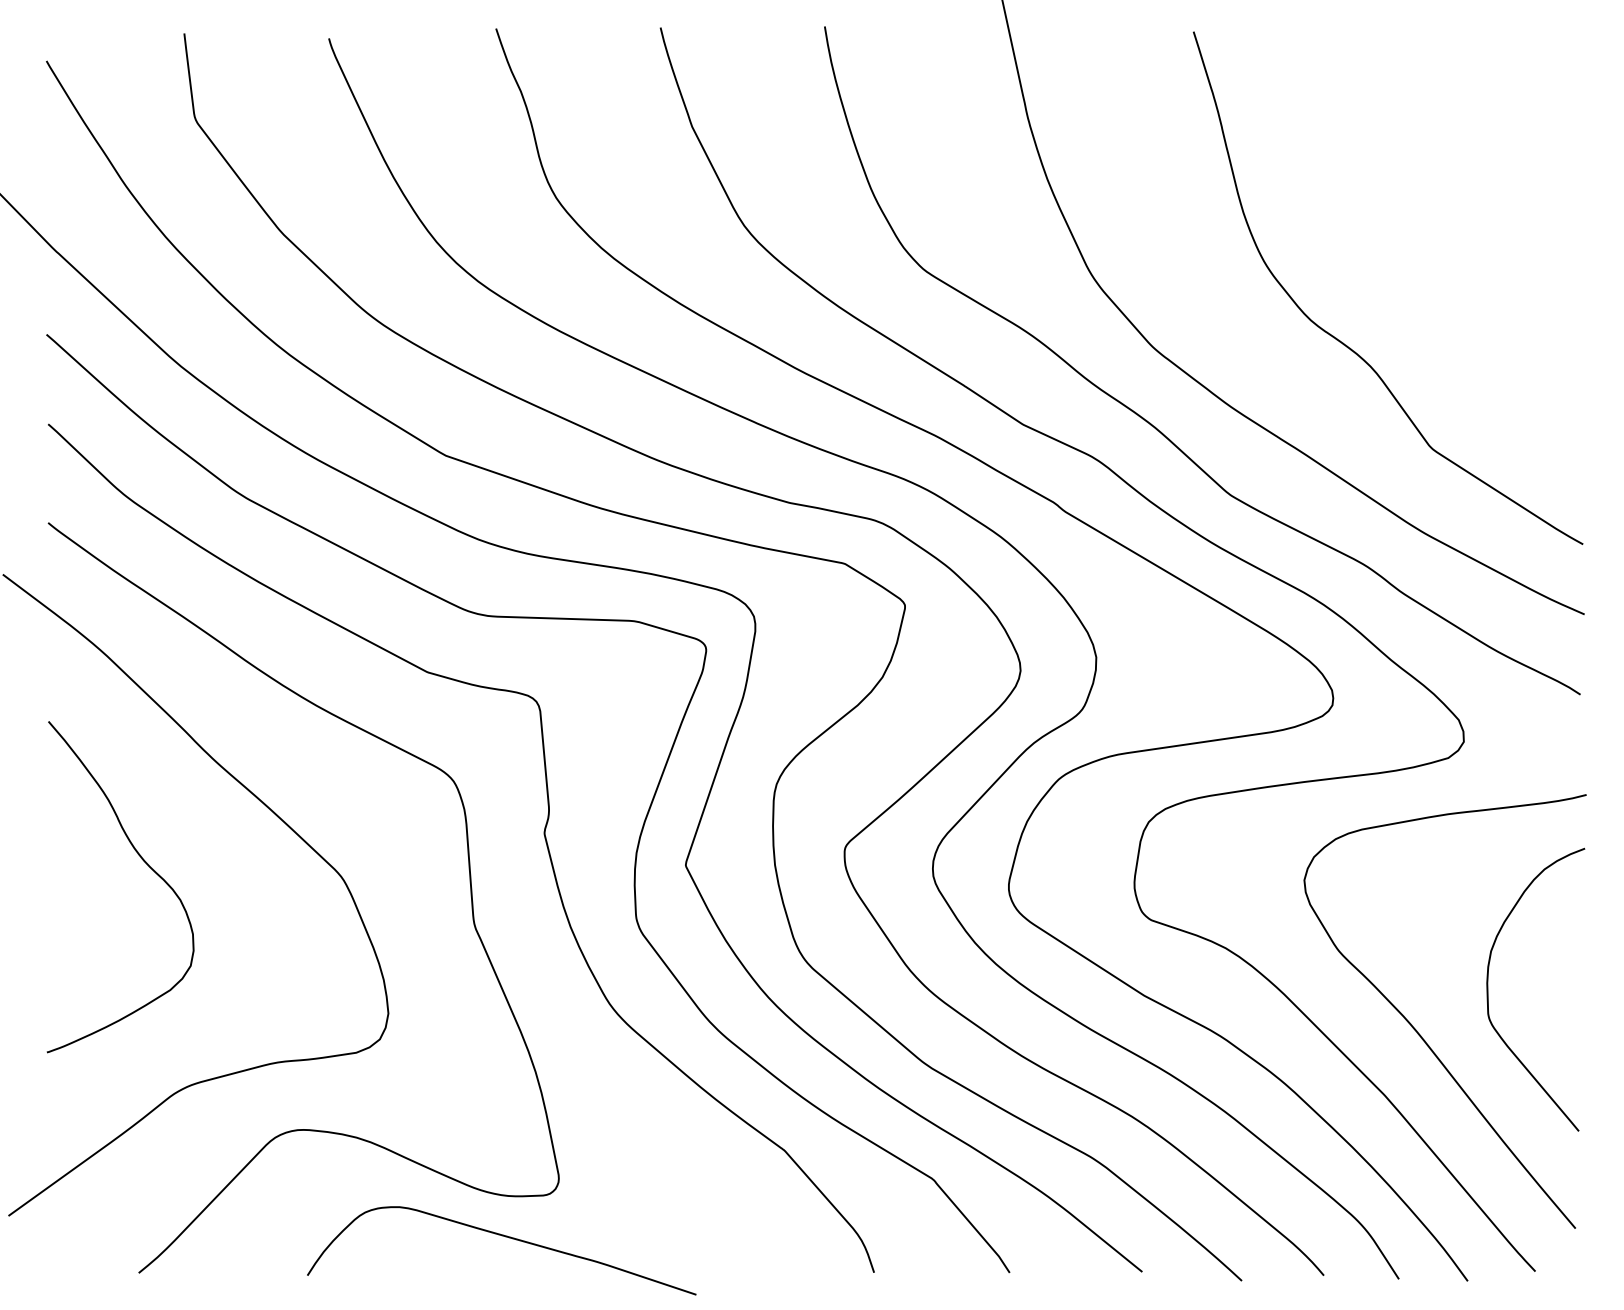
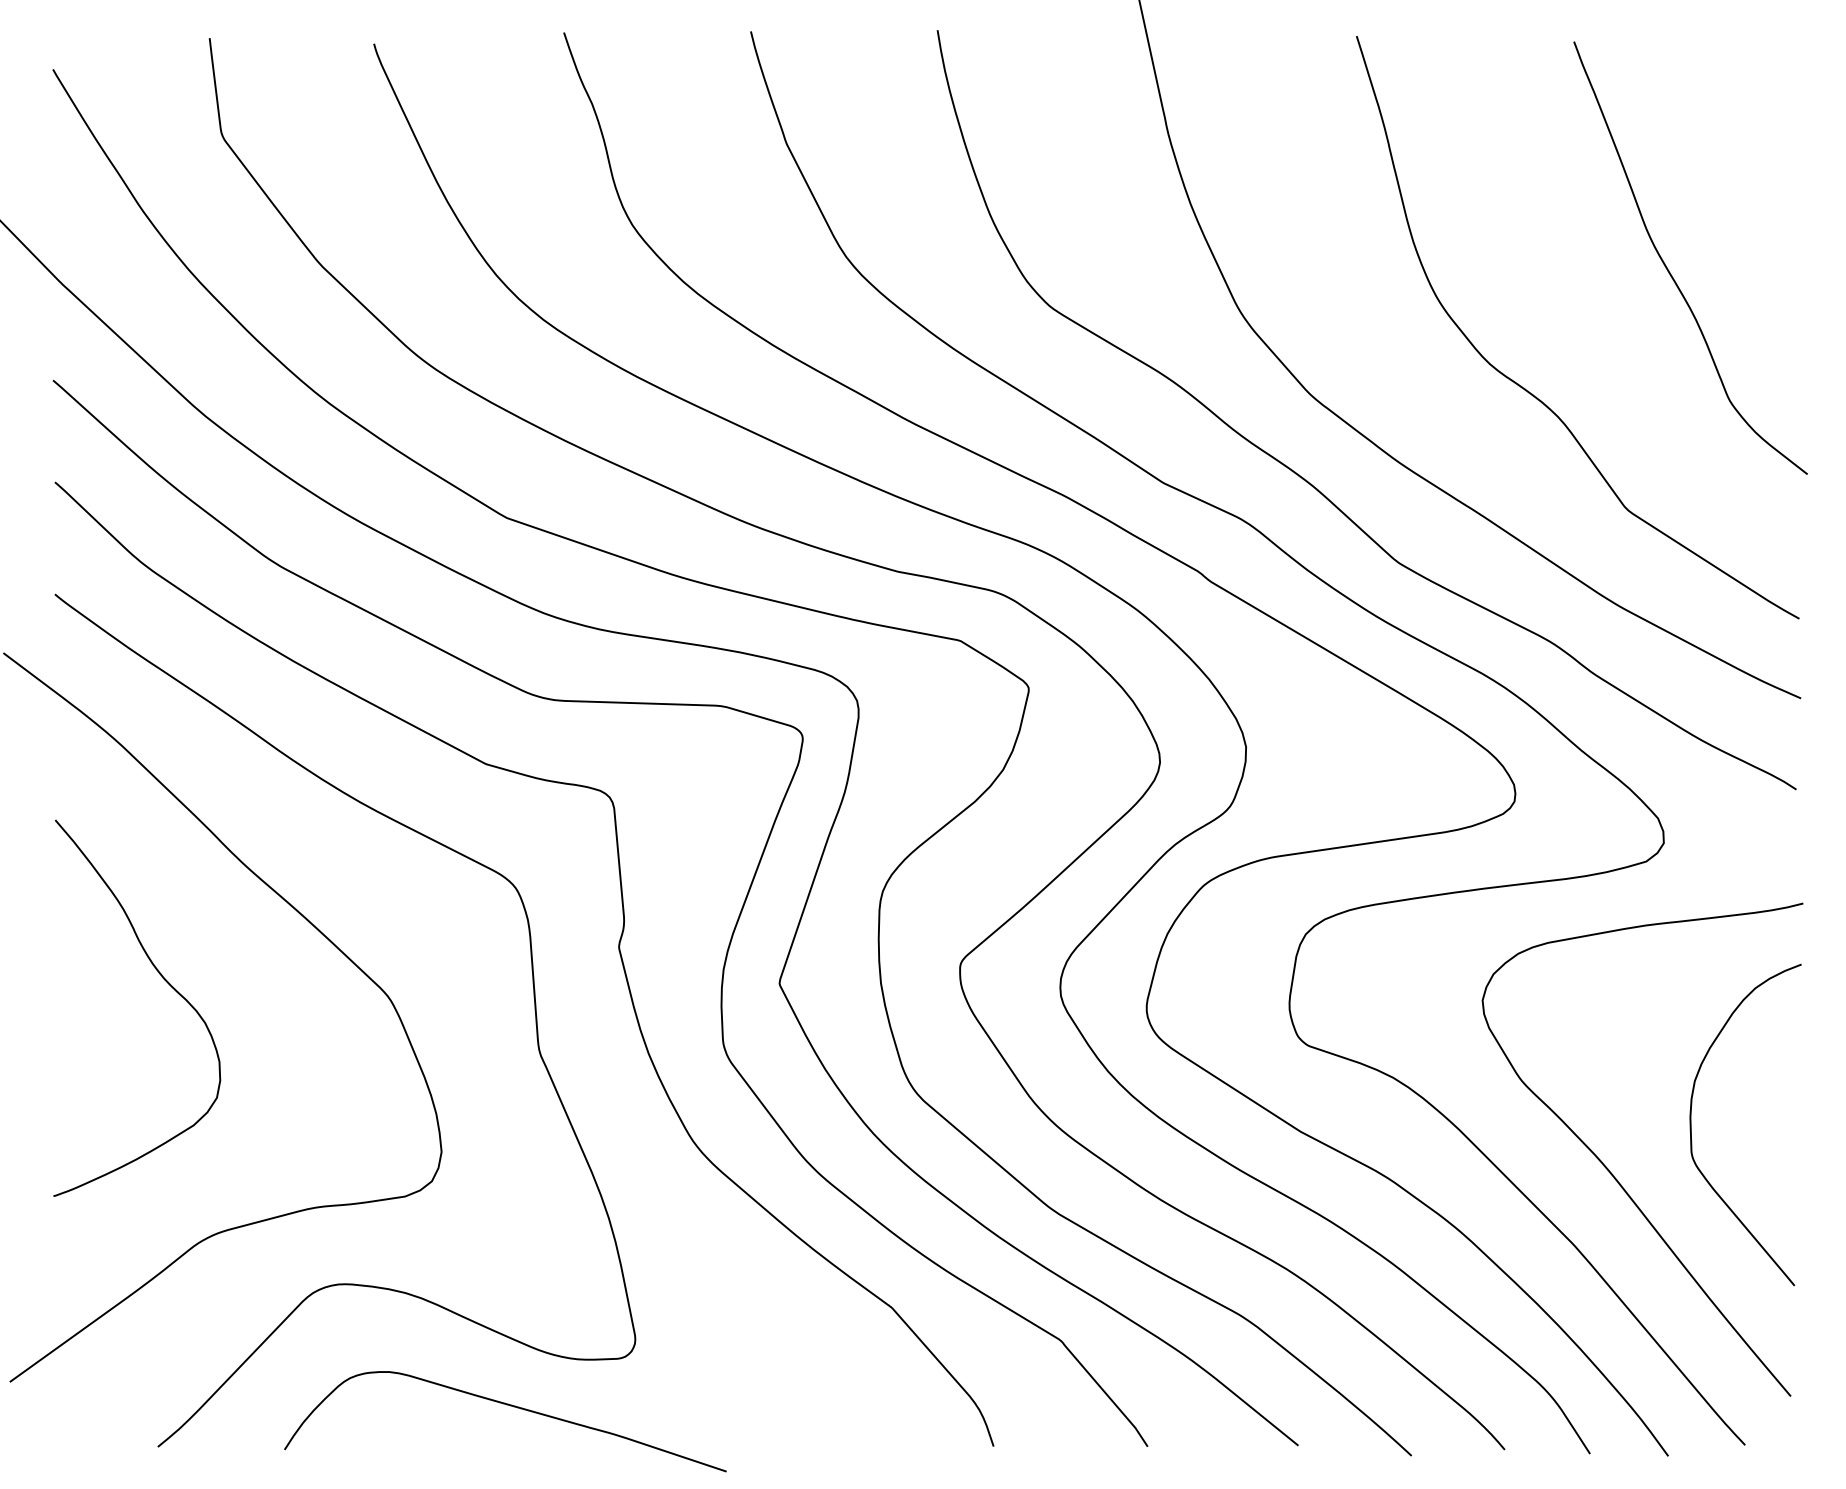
curve: (1468, 237) -> (1669, 270), added
curve: (506, 1237) -> (510, 1406), moved

